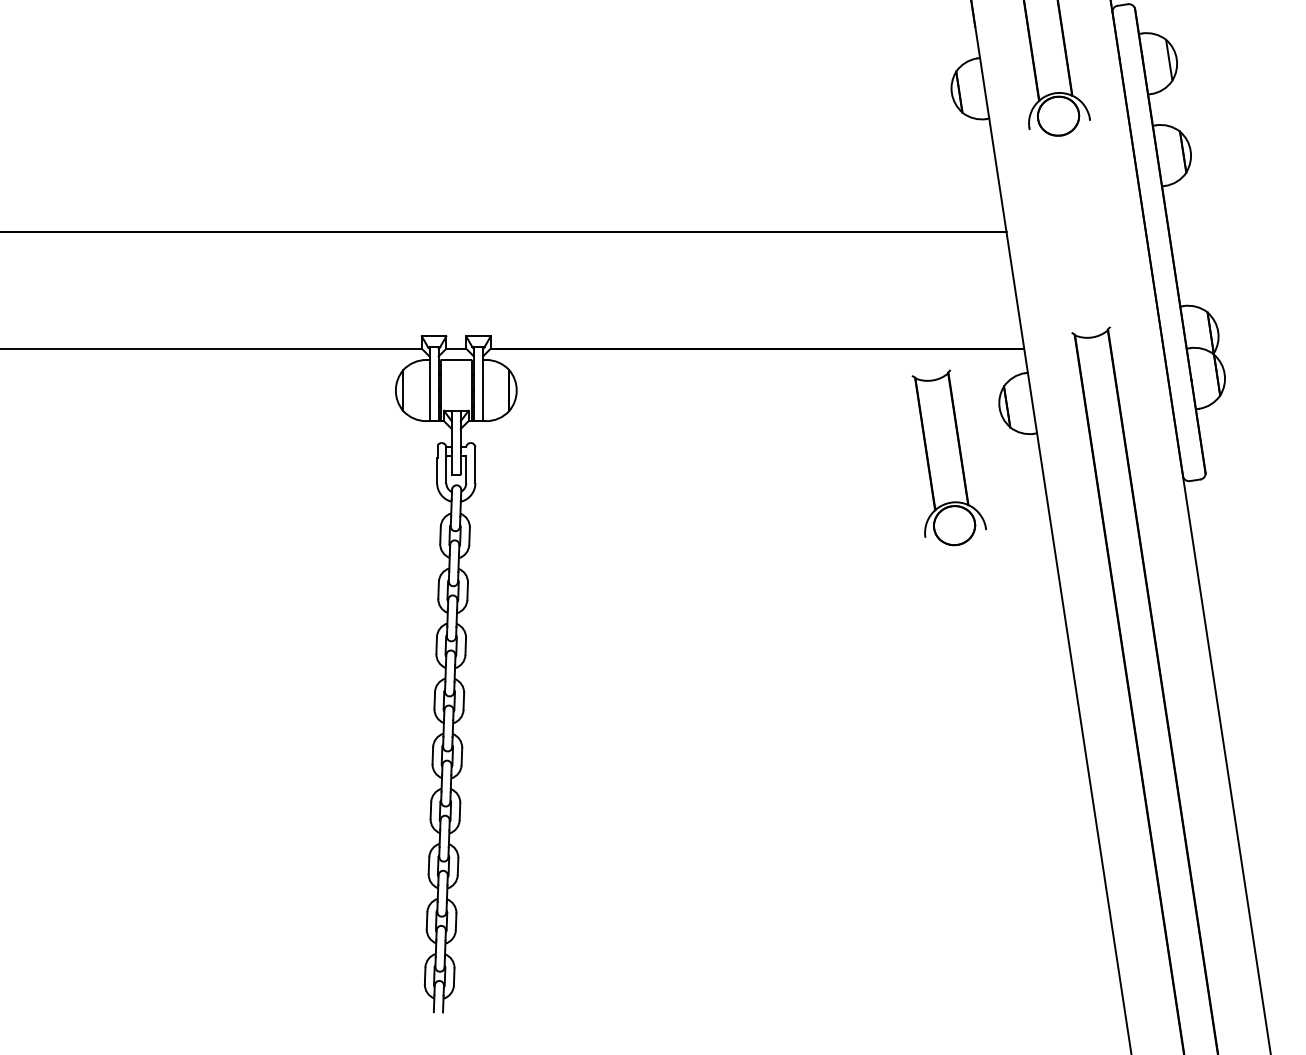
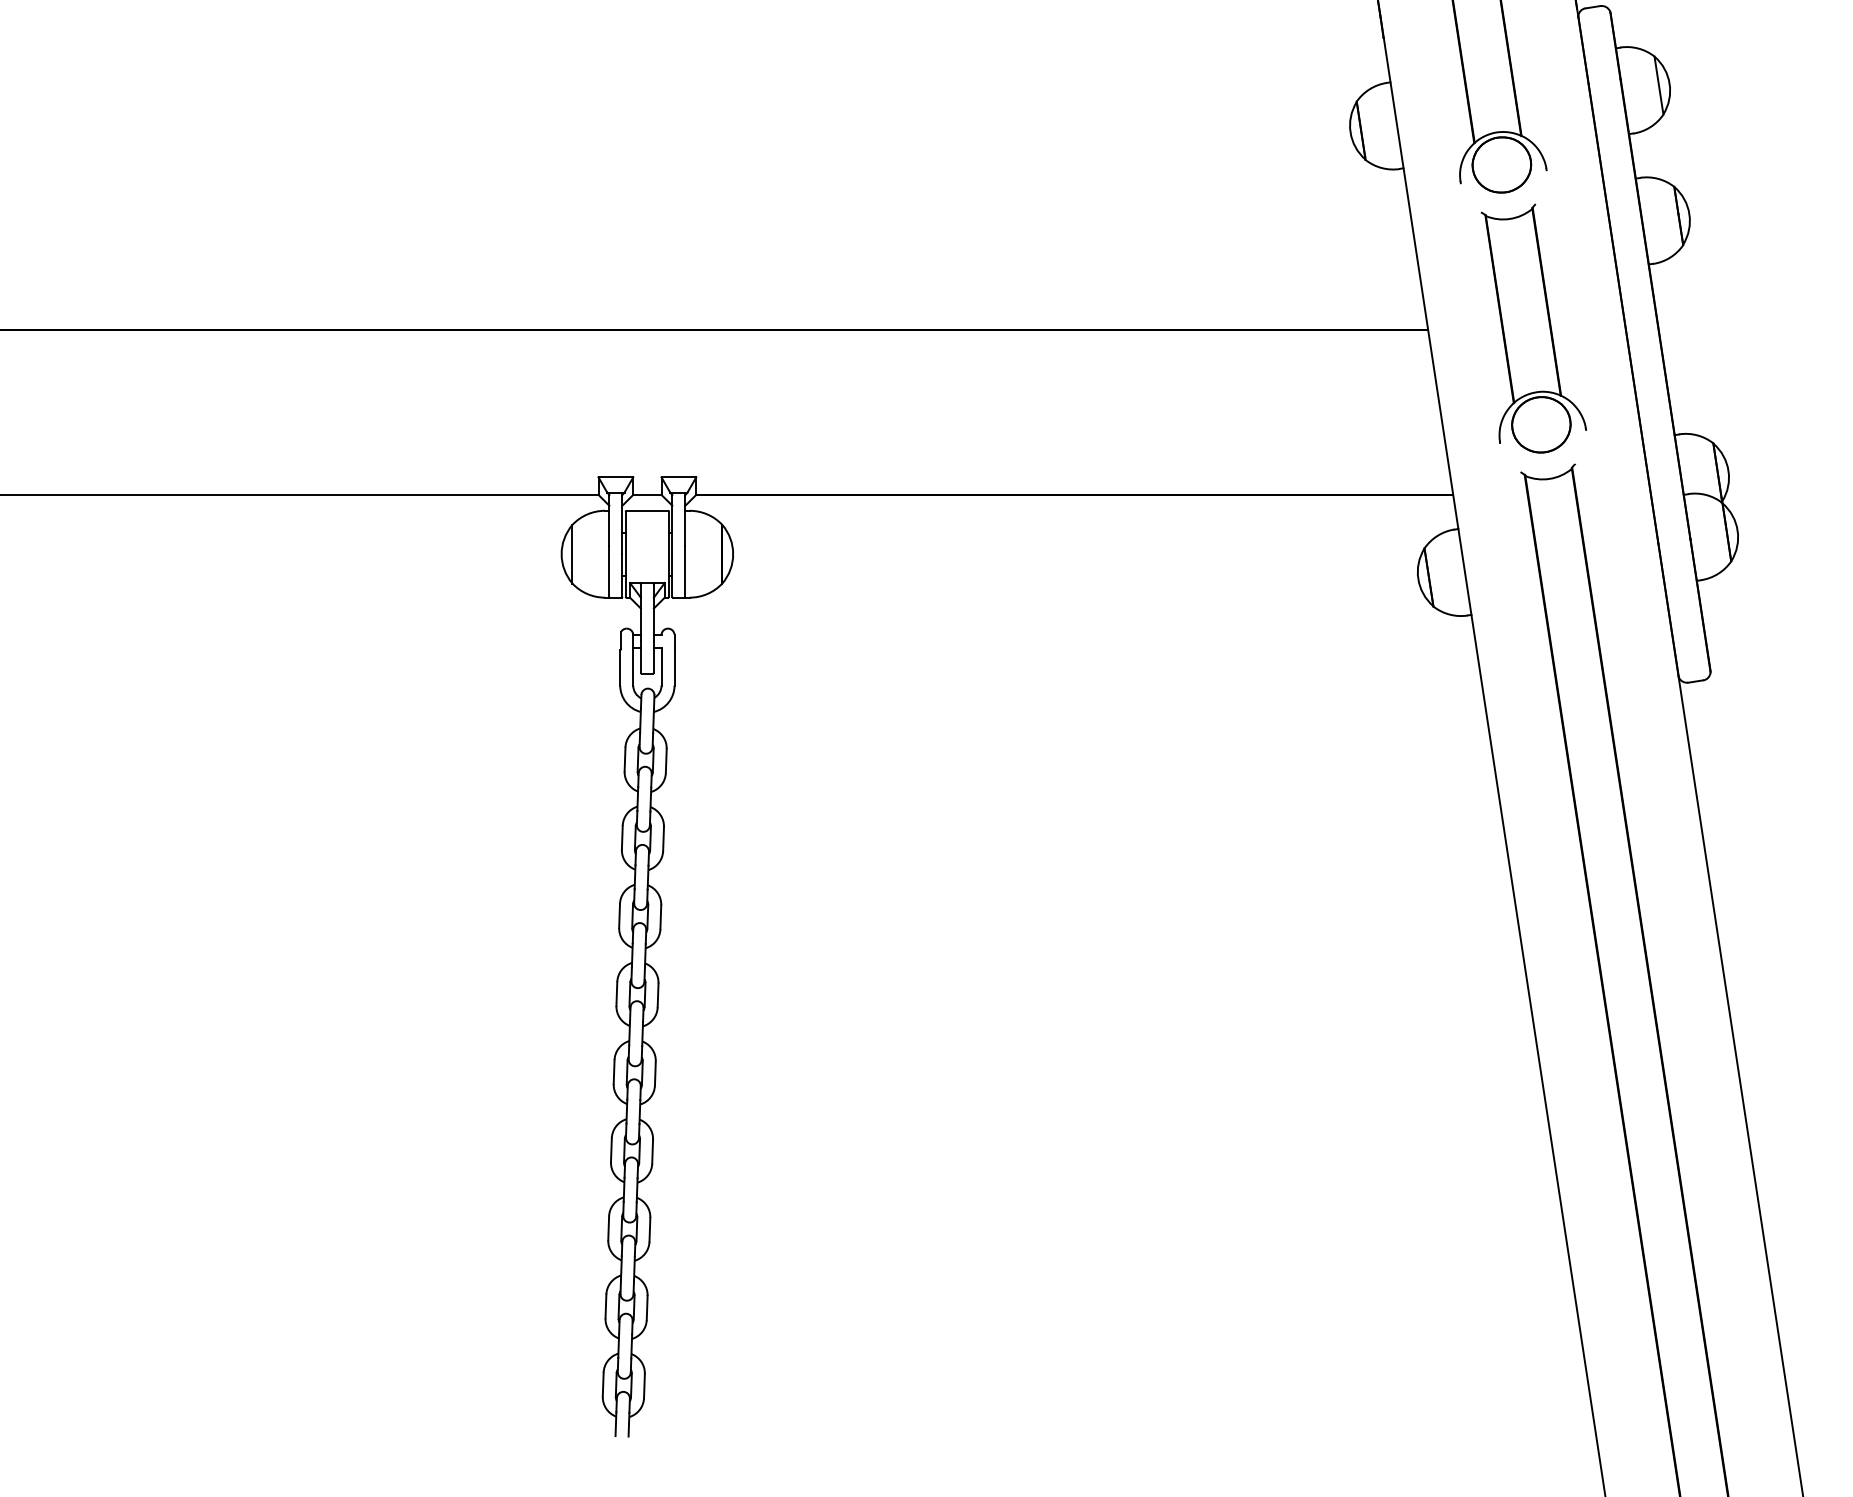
part: (949, 457) -> (1533, 328), moved

